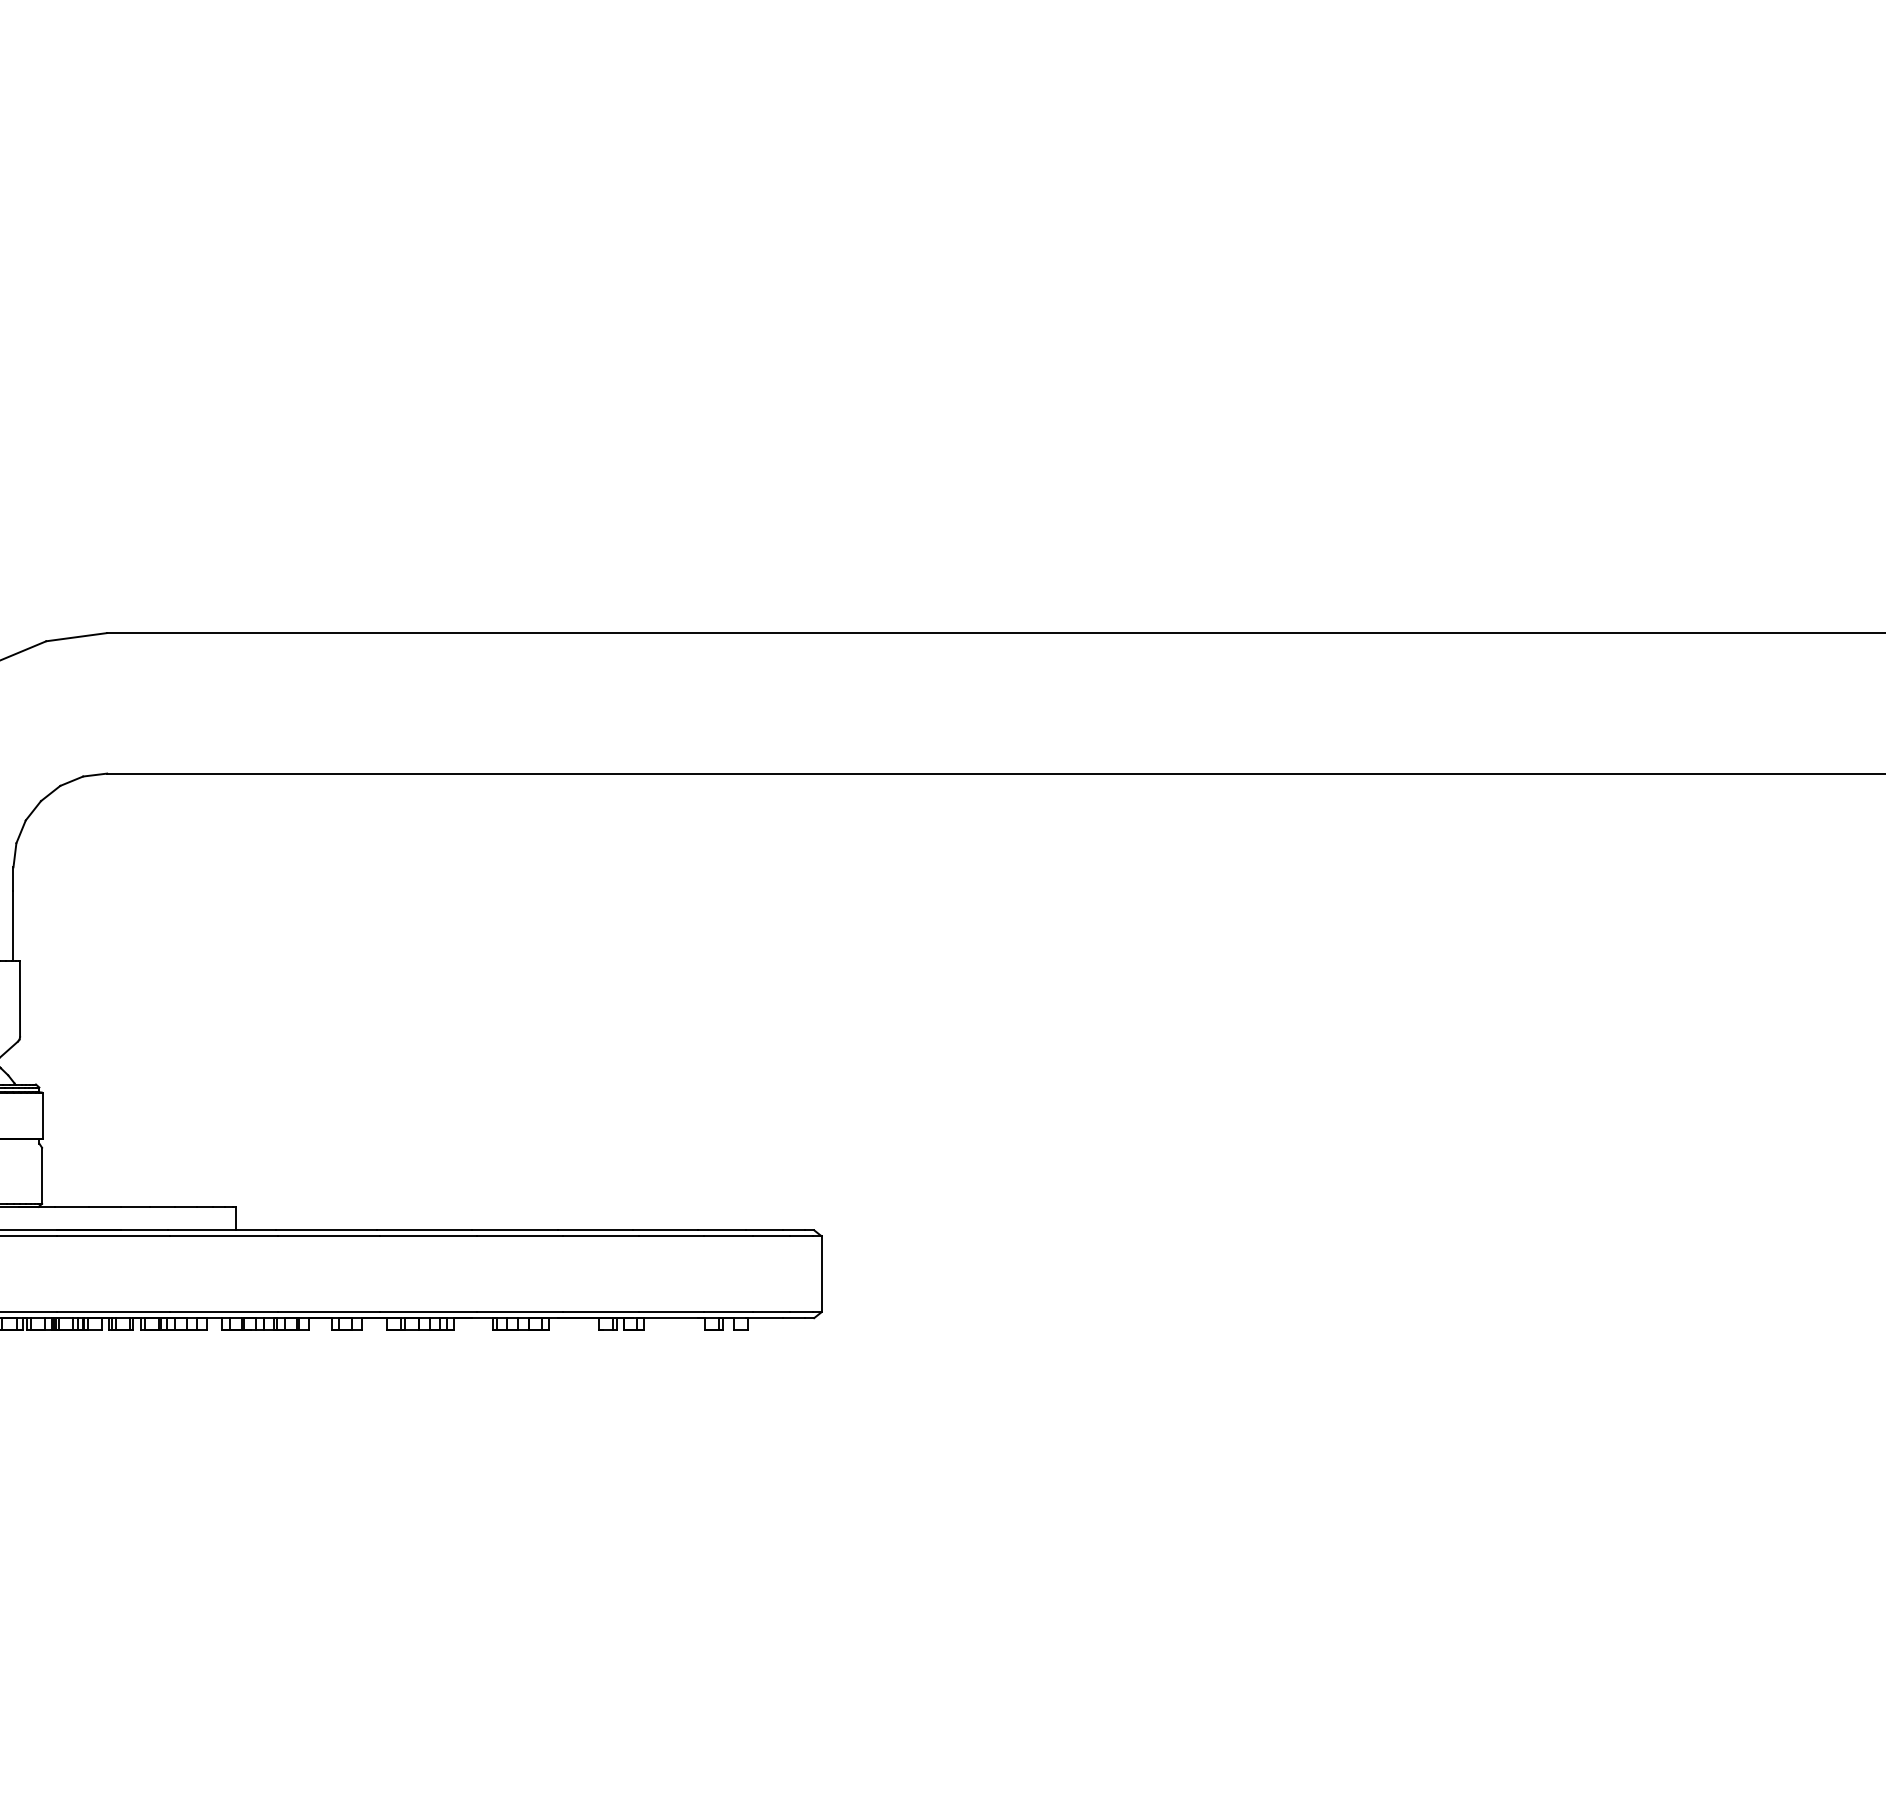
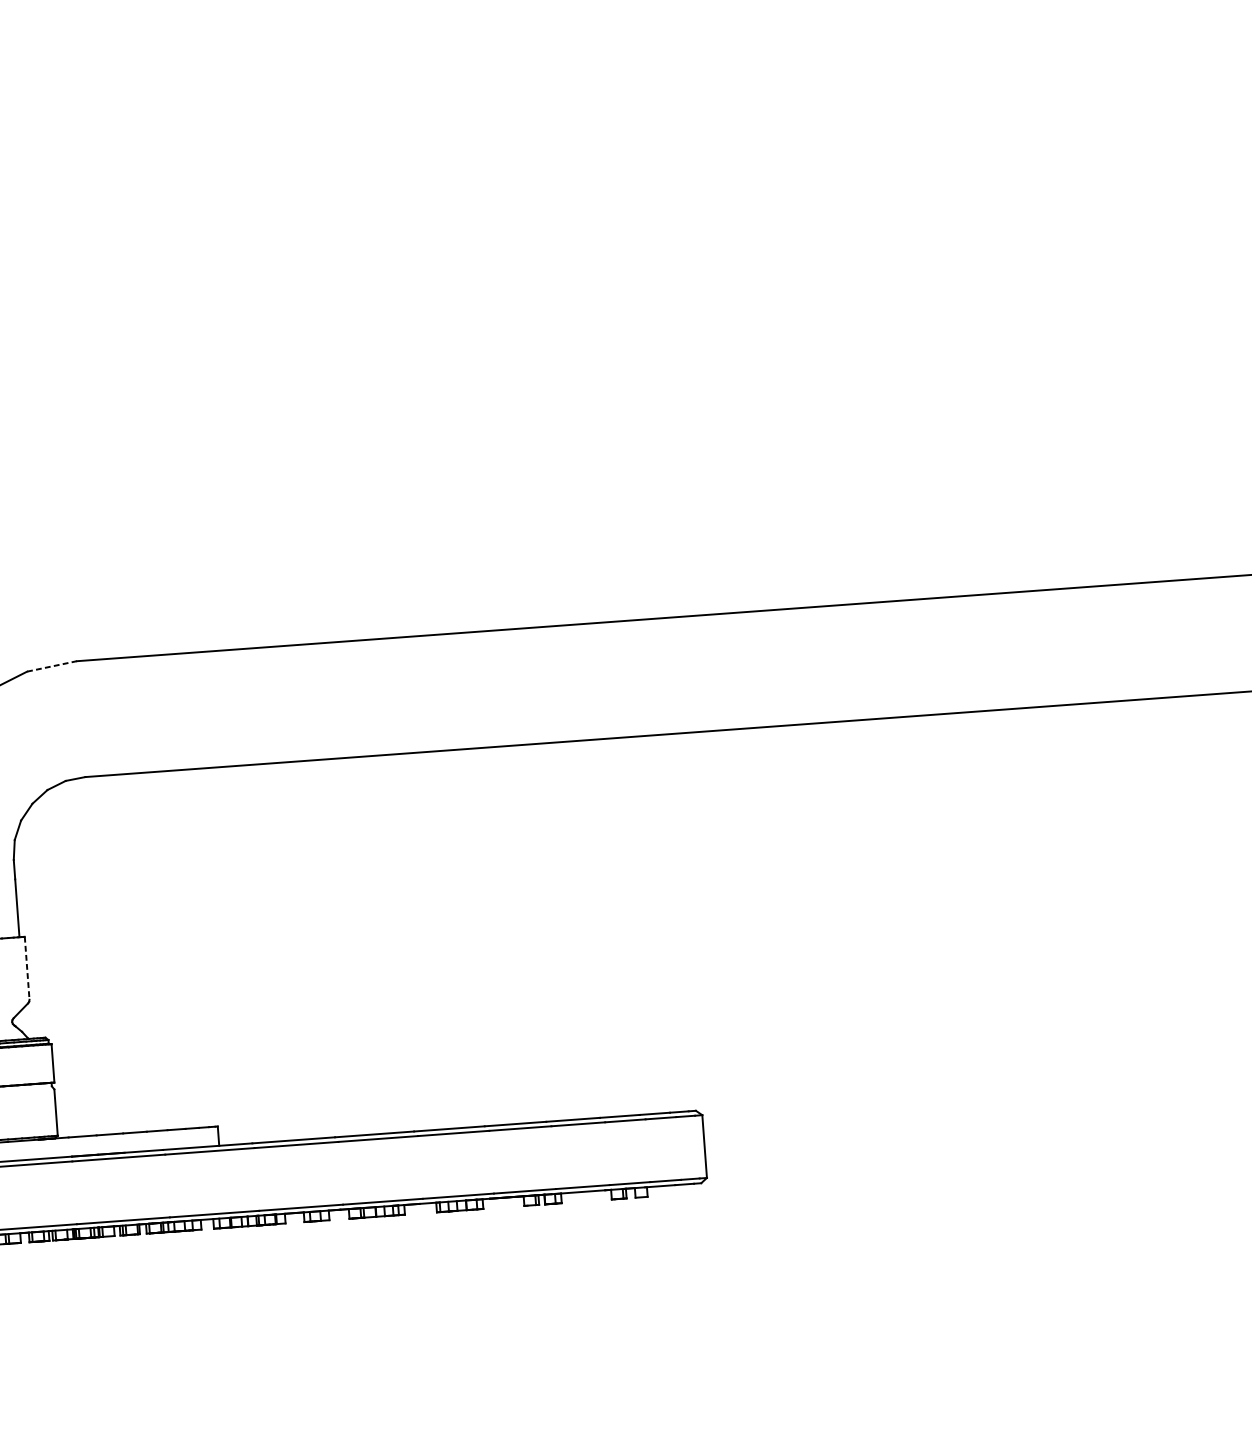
line: (76, 637) -> (51, 666), solid -> dashed
line: (20, 999) -> (27, 968), solid -> dashed

